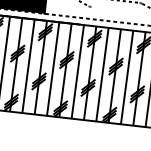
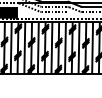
line: (114, 10) -> (54, 12), added

